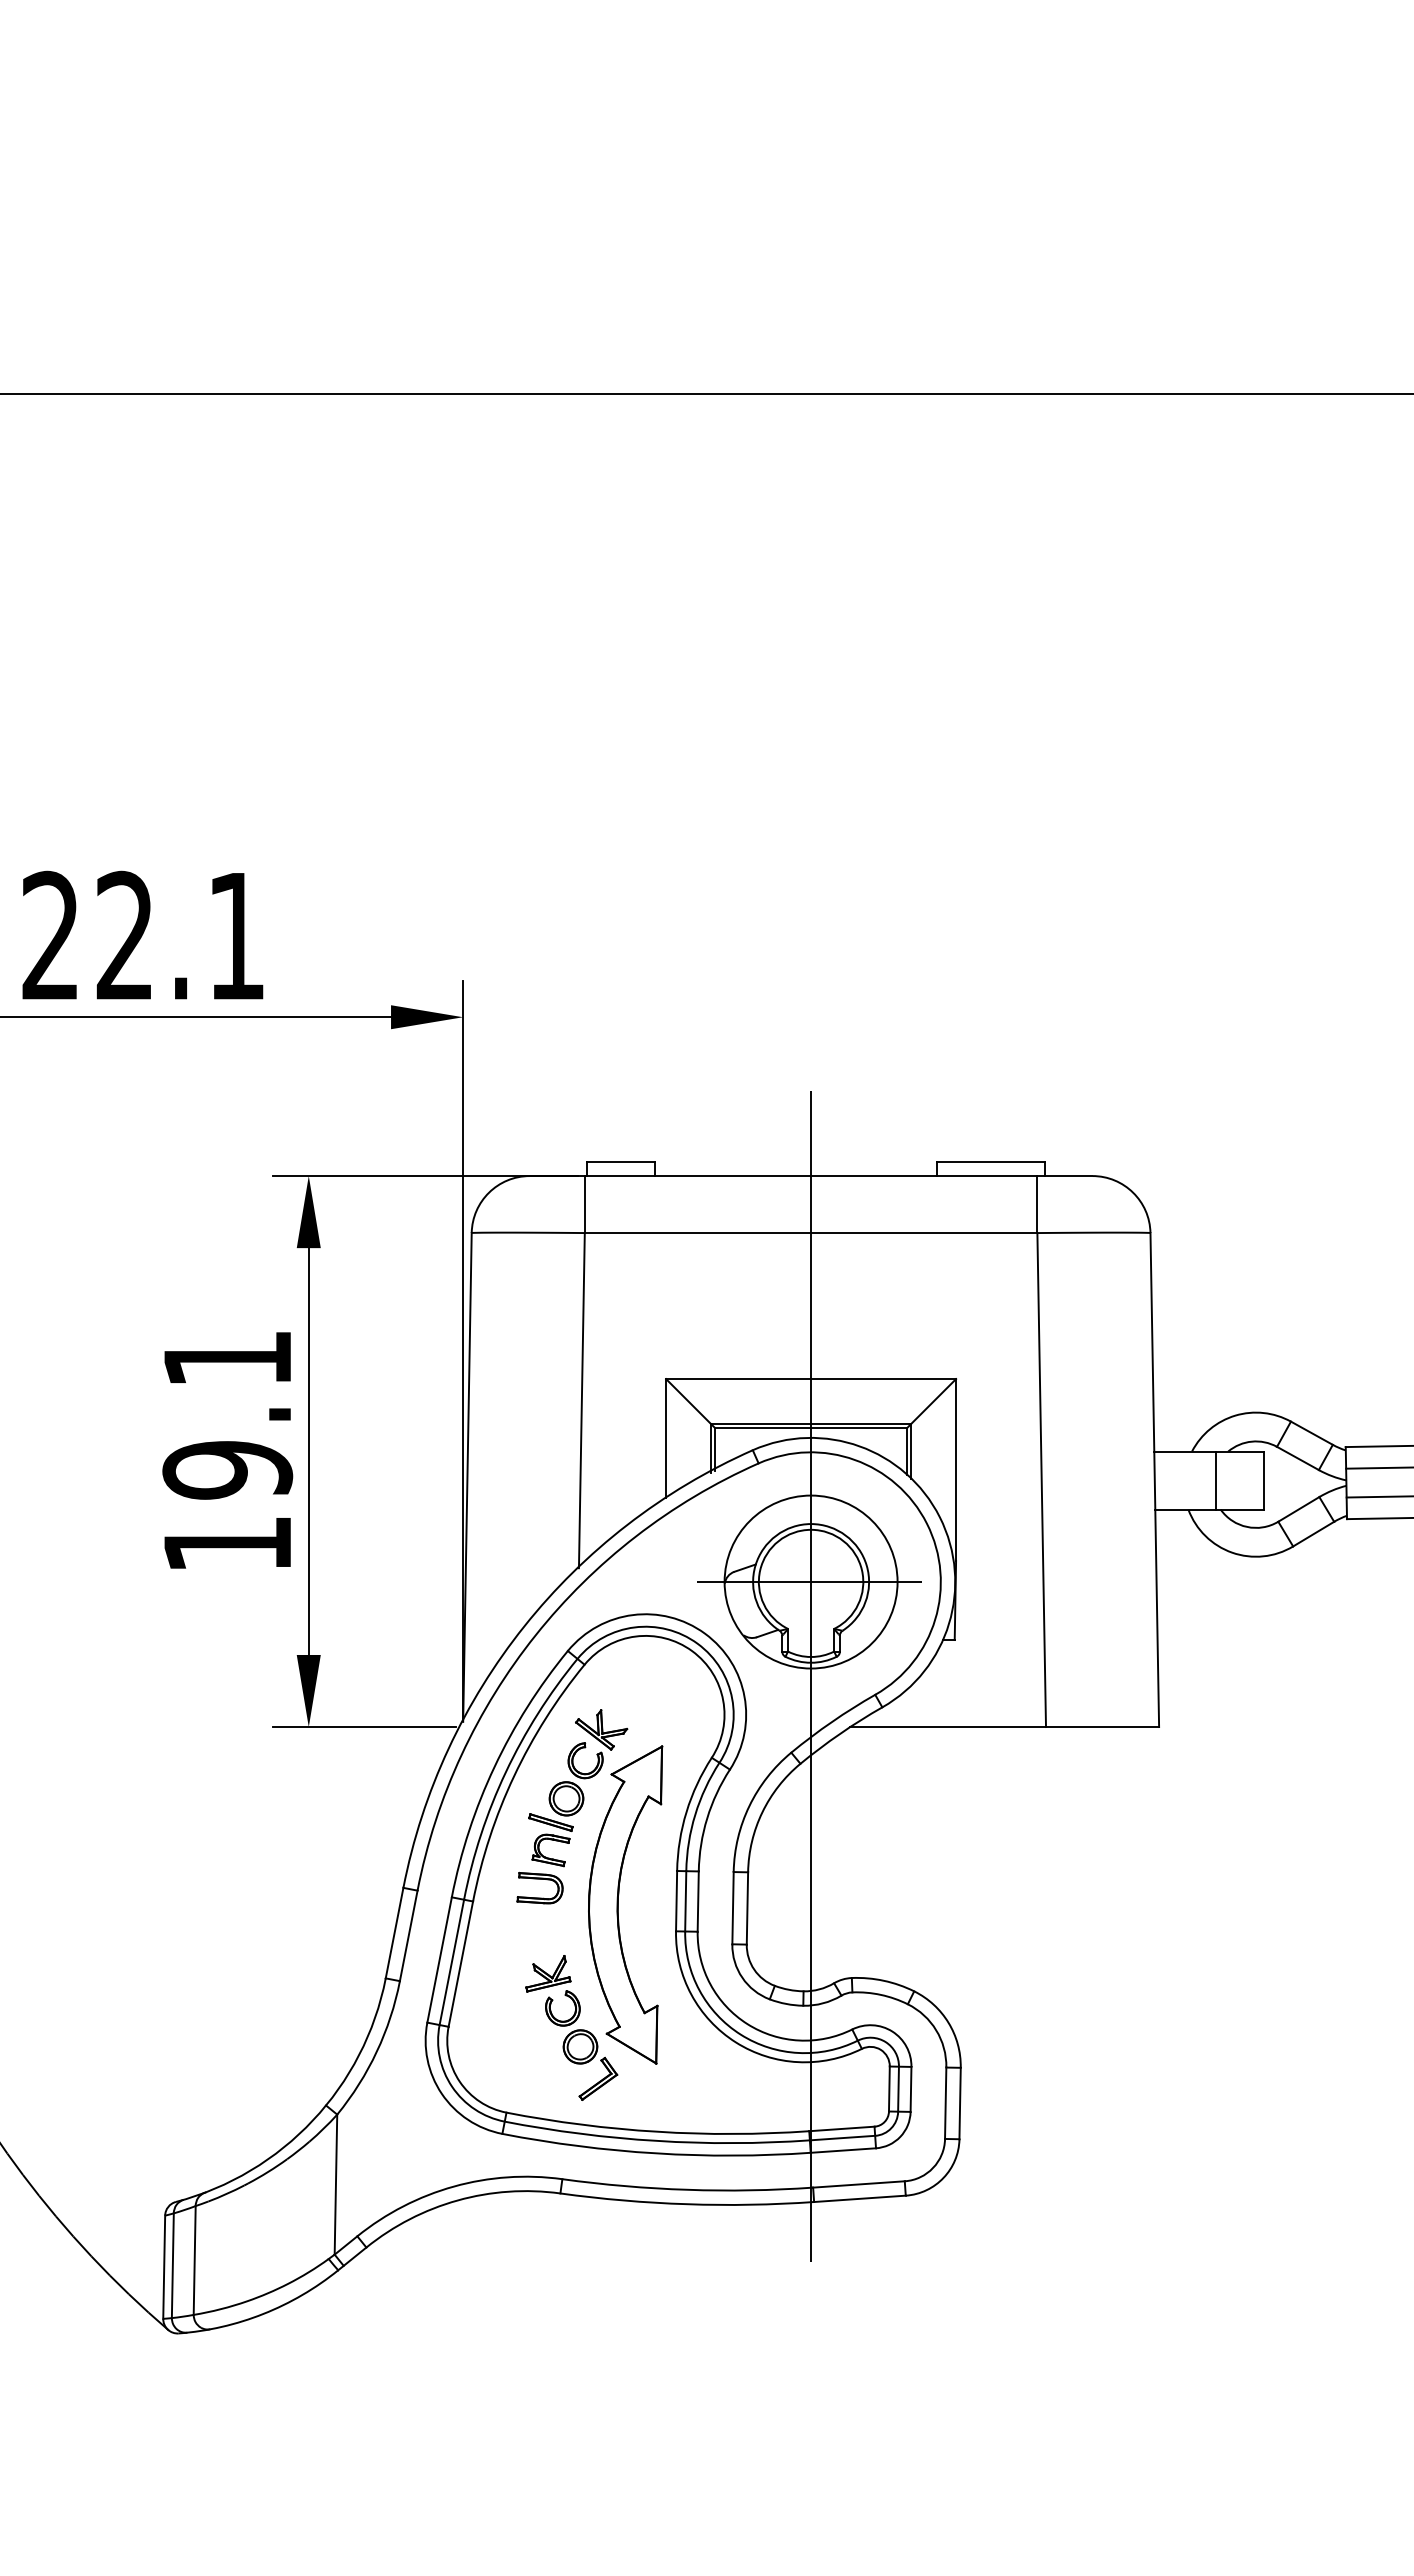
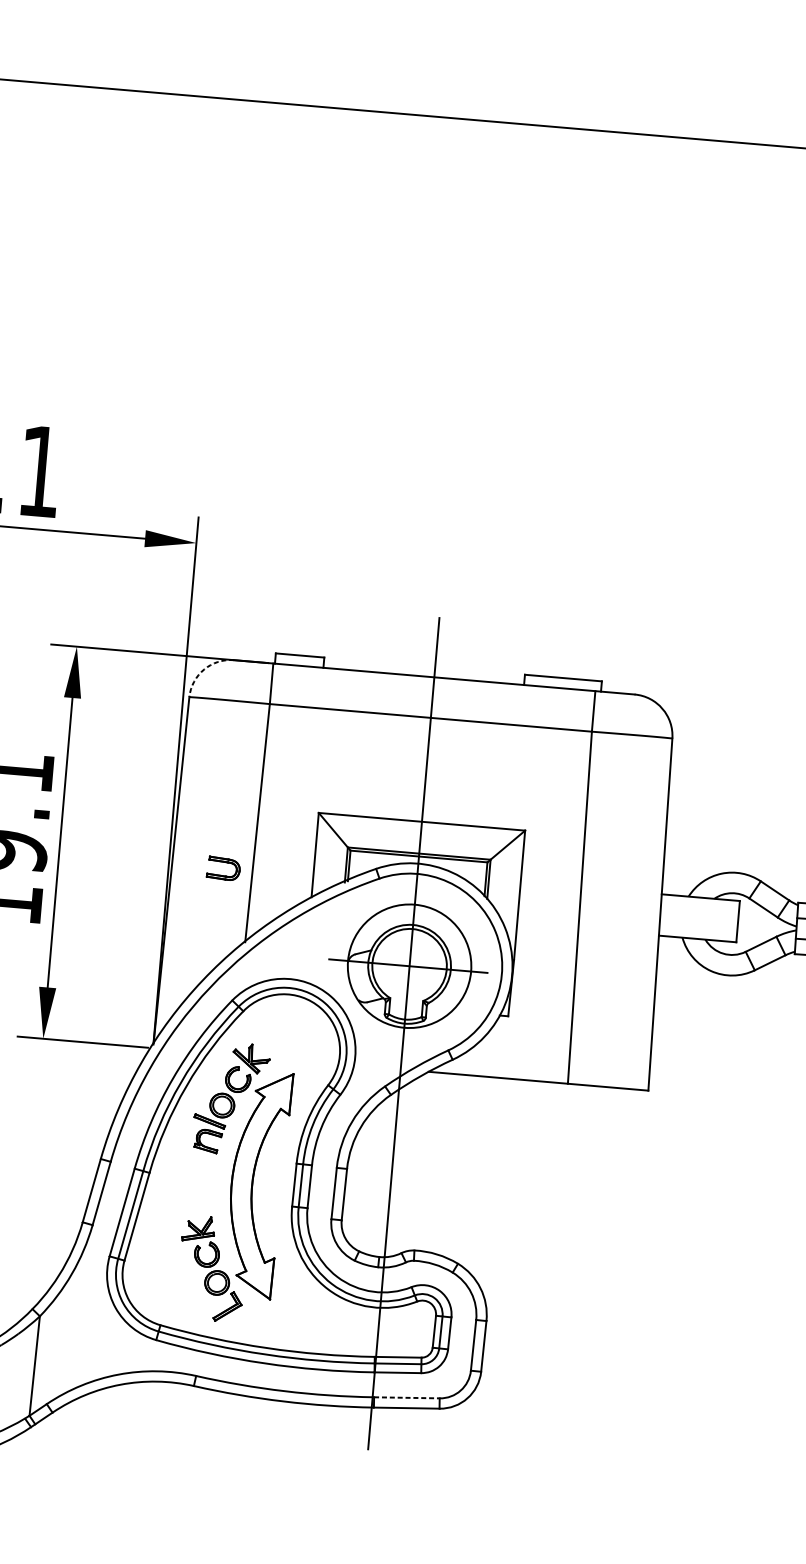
arc: (489, 1192) -> (204, 669), solid -> dashed
line: (1216, 1480) -> (704, 918), removed
part: (539, 1879) -> (223, 862), moved
line: (858, 2184) -> (406, 1397), solid -> dashed

